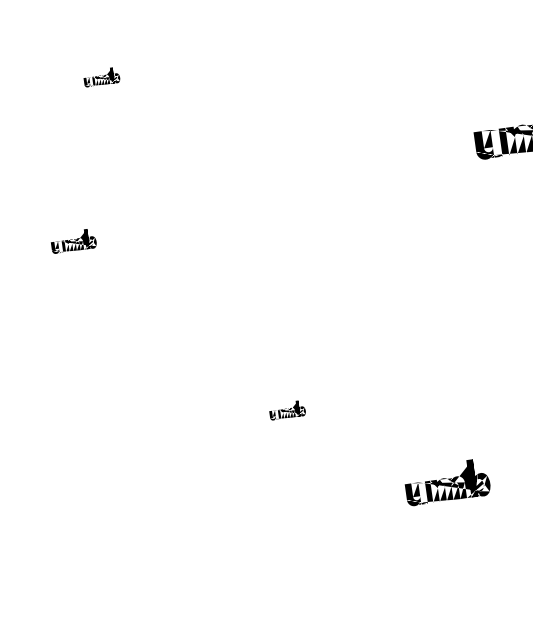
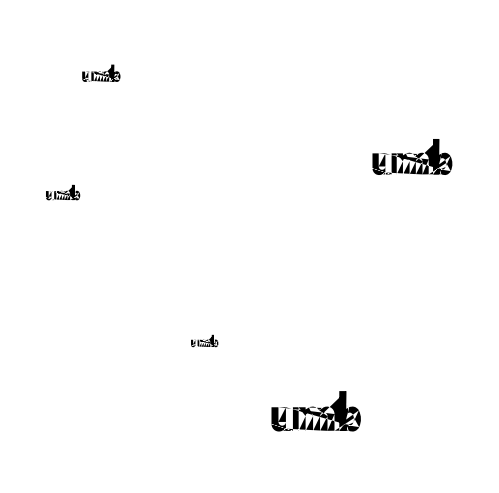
part: (100, 77) -> (100, 73), size x1.4
part: (447, 482) -> (316, 411), size x1.4

